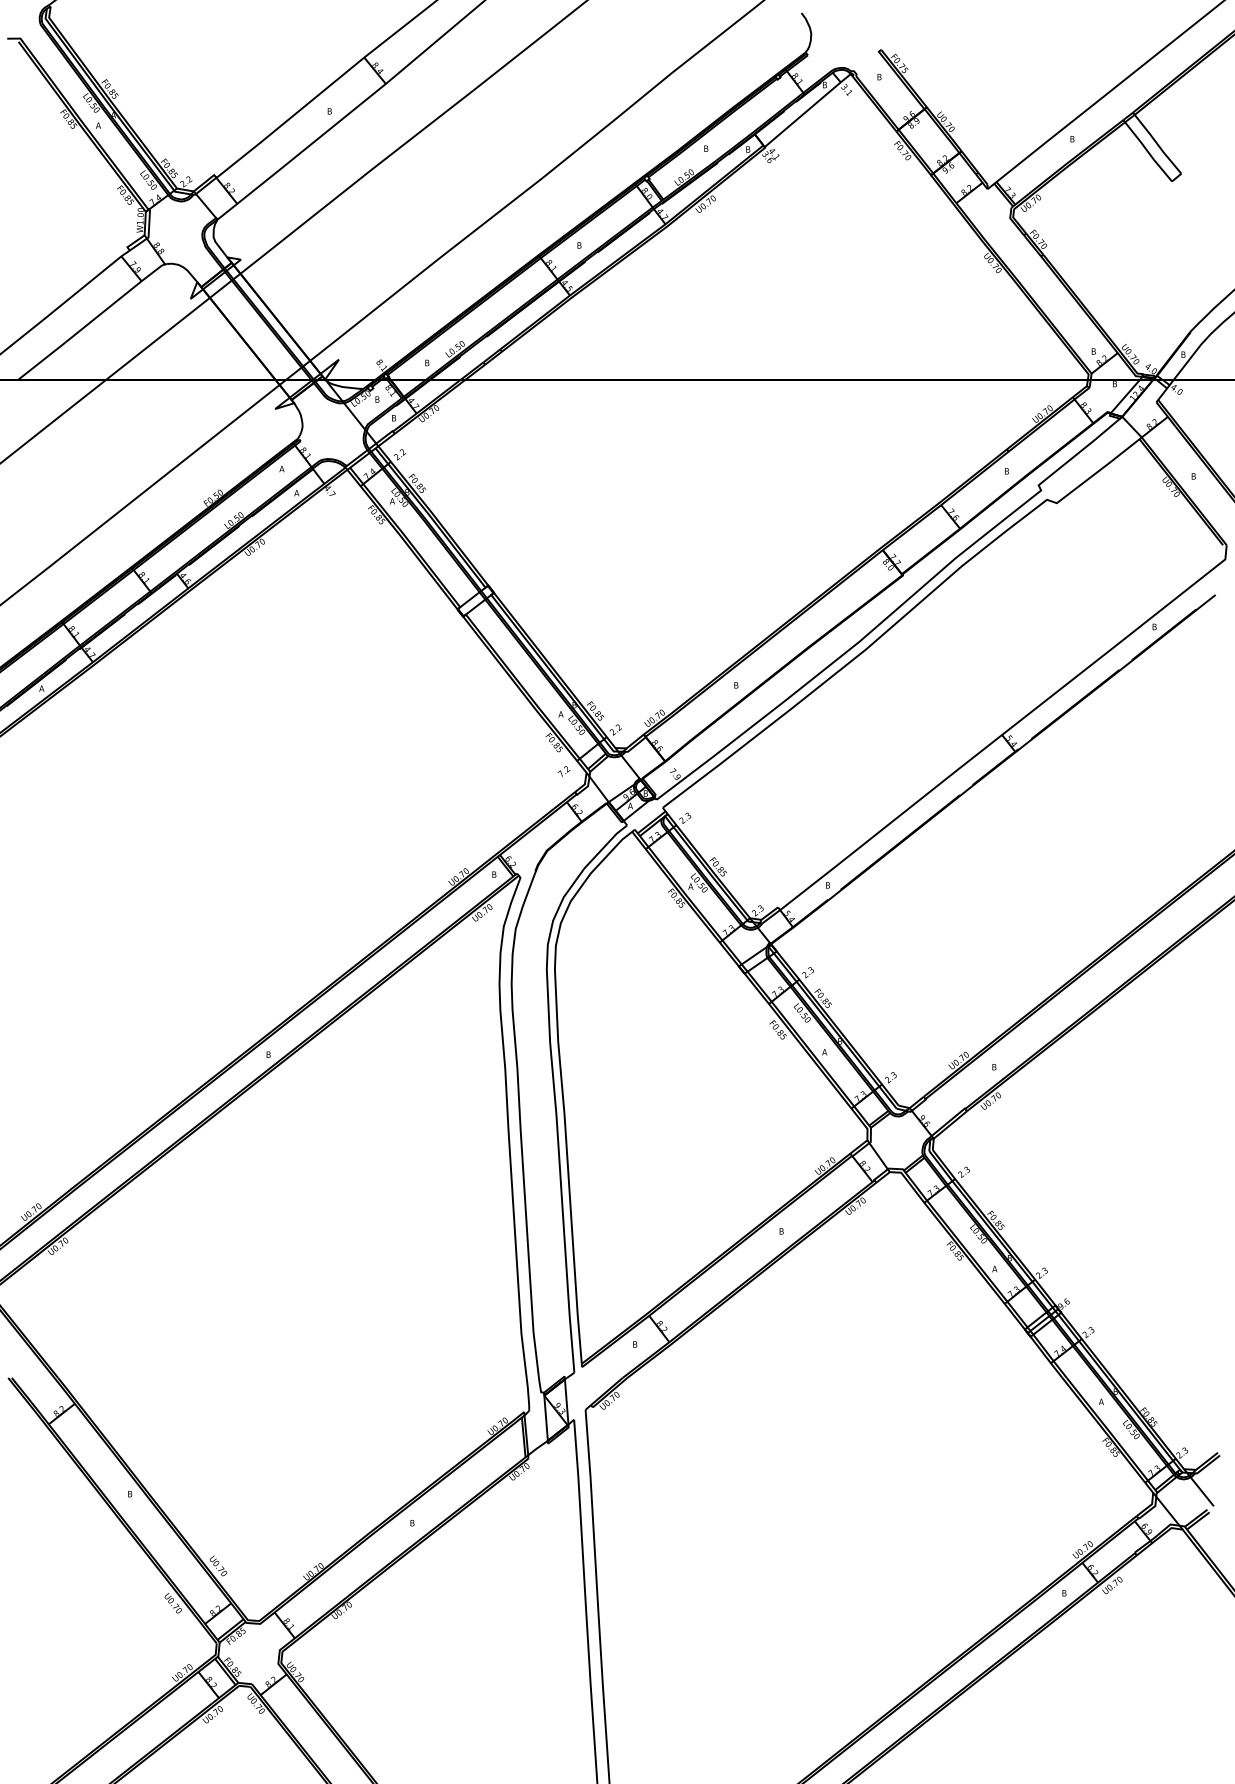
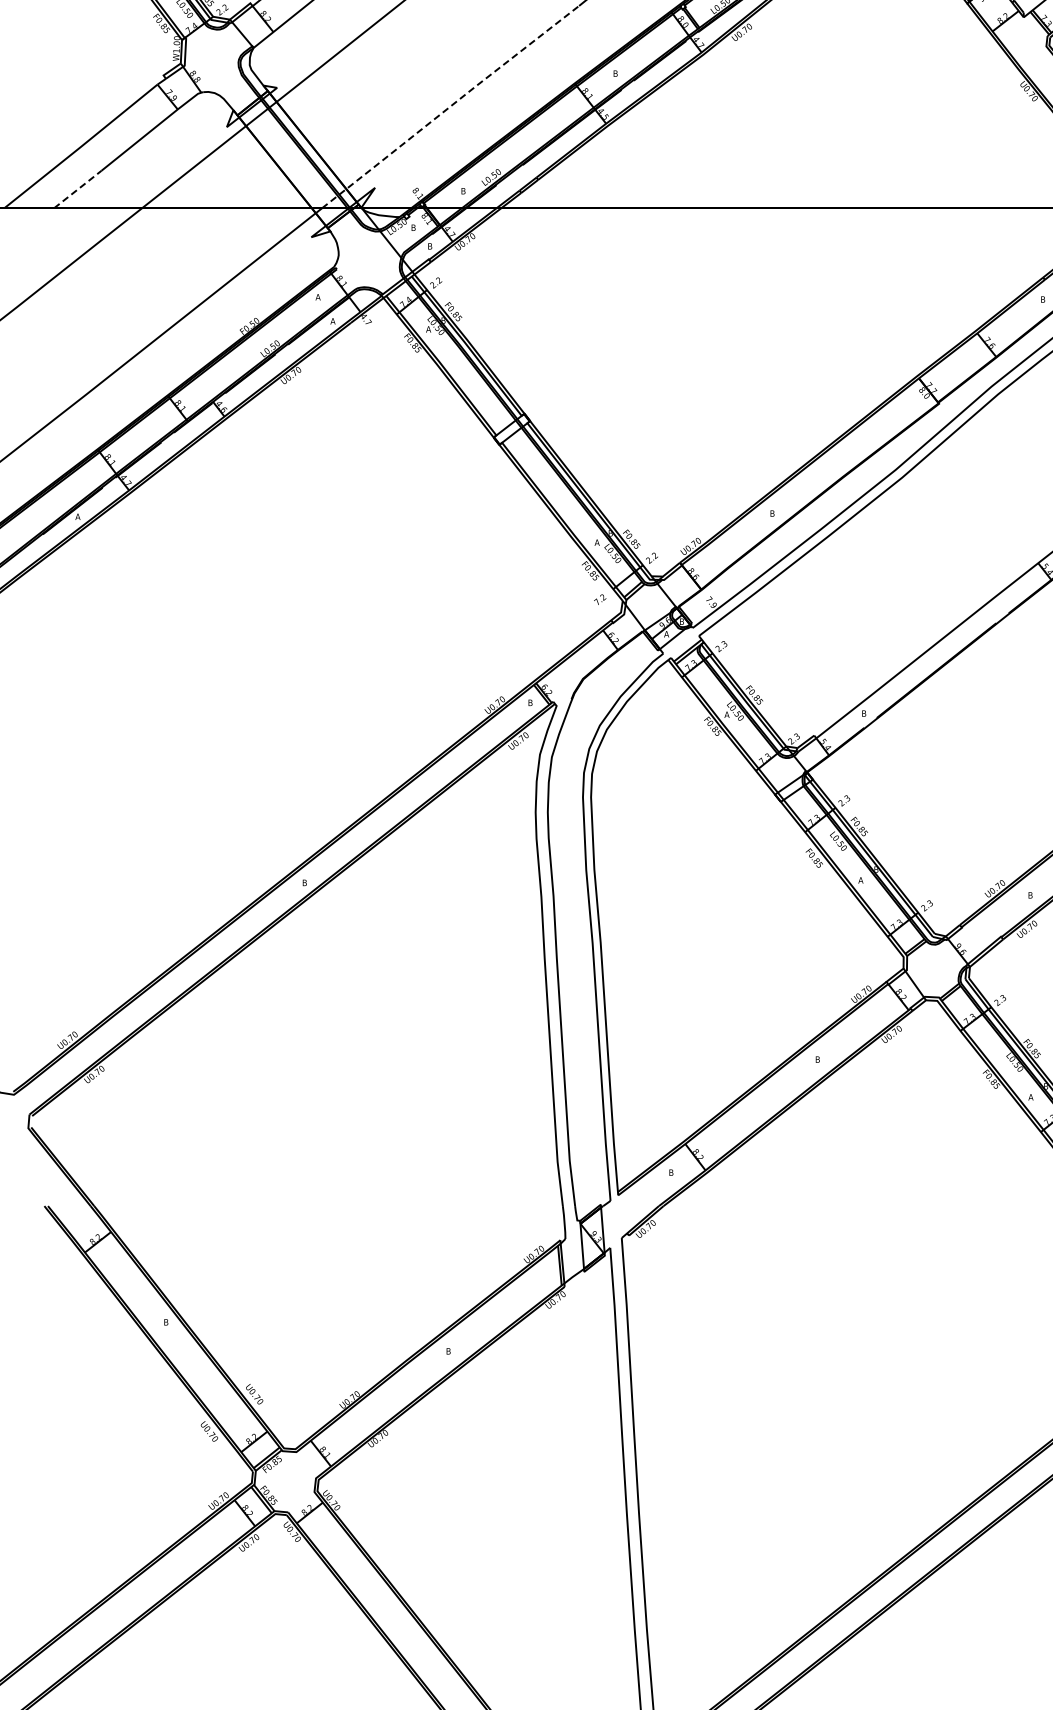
line: (414, 278) -> (450, 106), solid -> dashed
line: (42, 361) -> (78, 189), solid -> dashed

